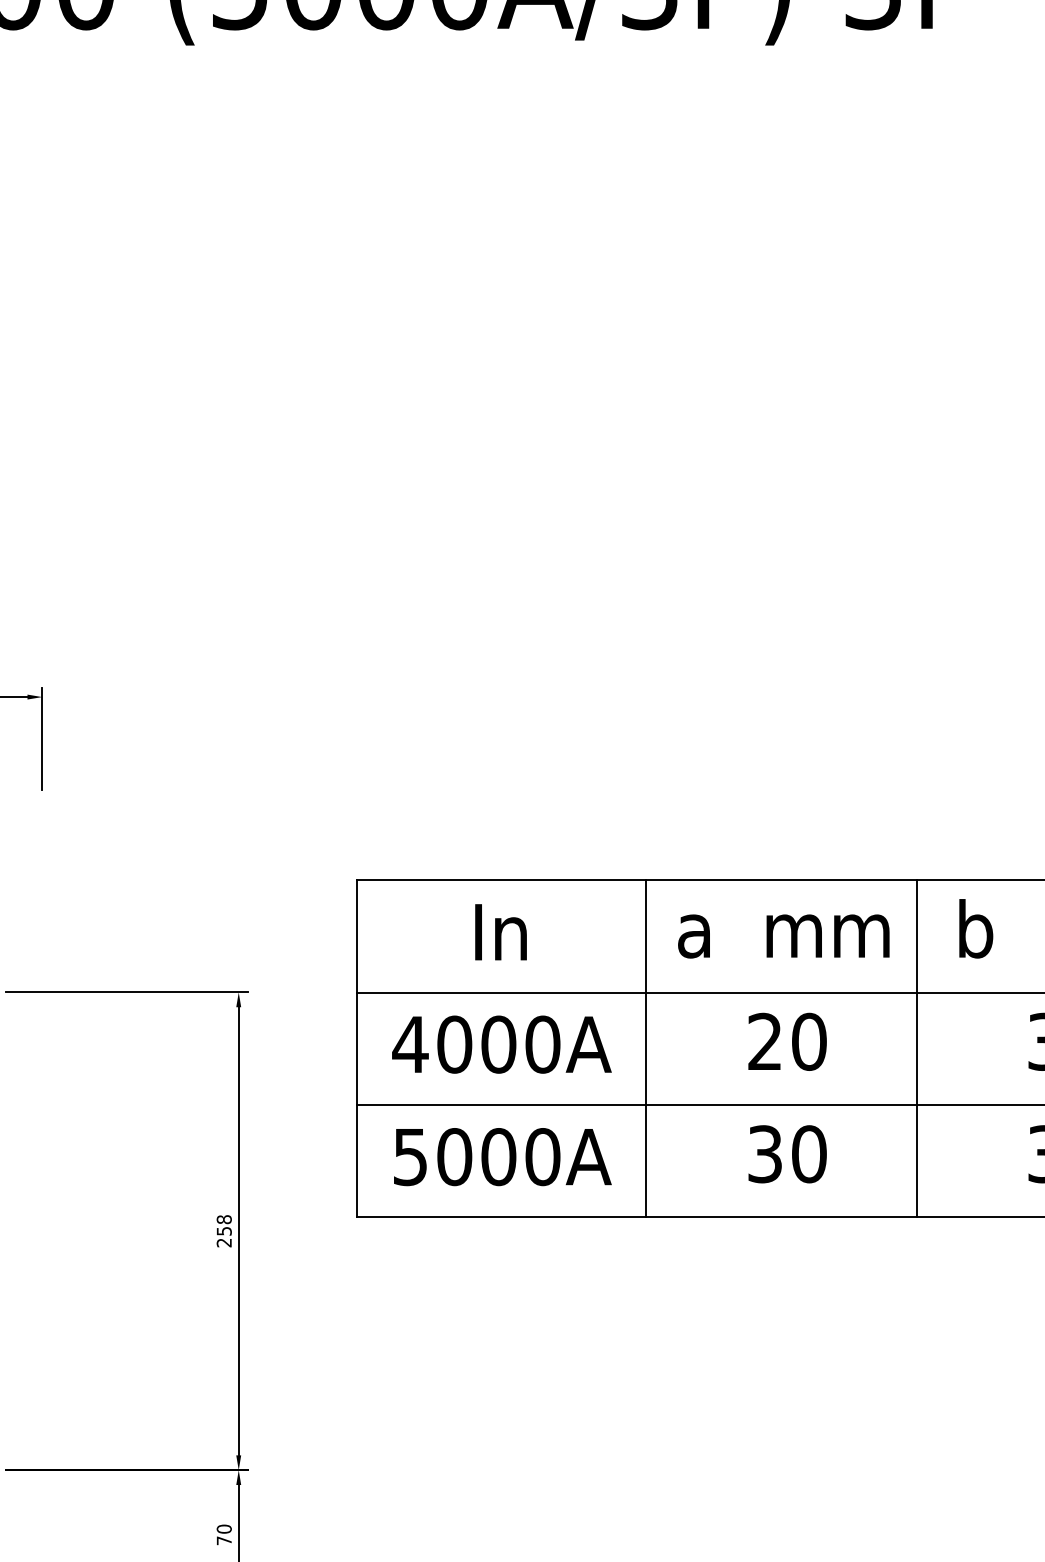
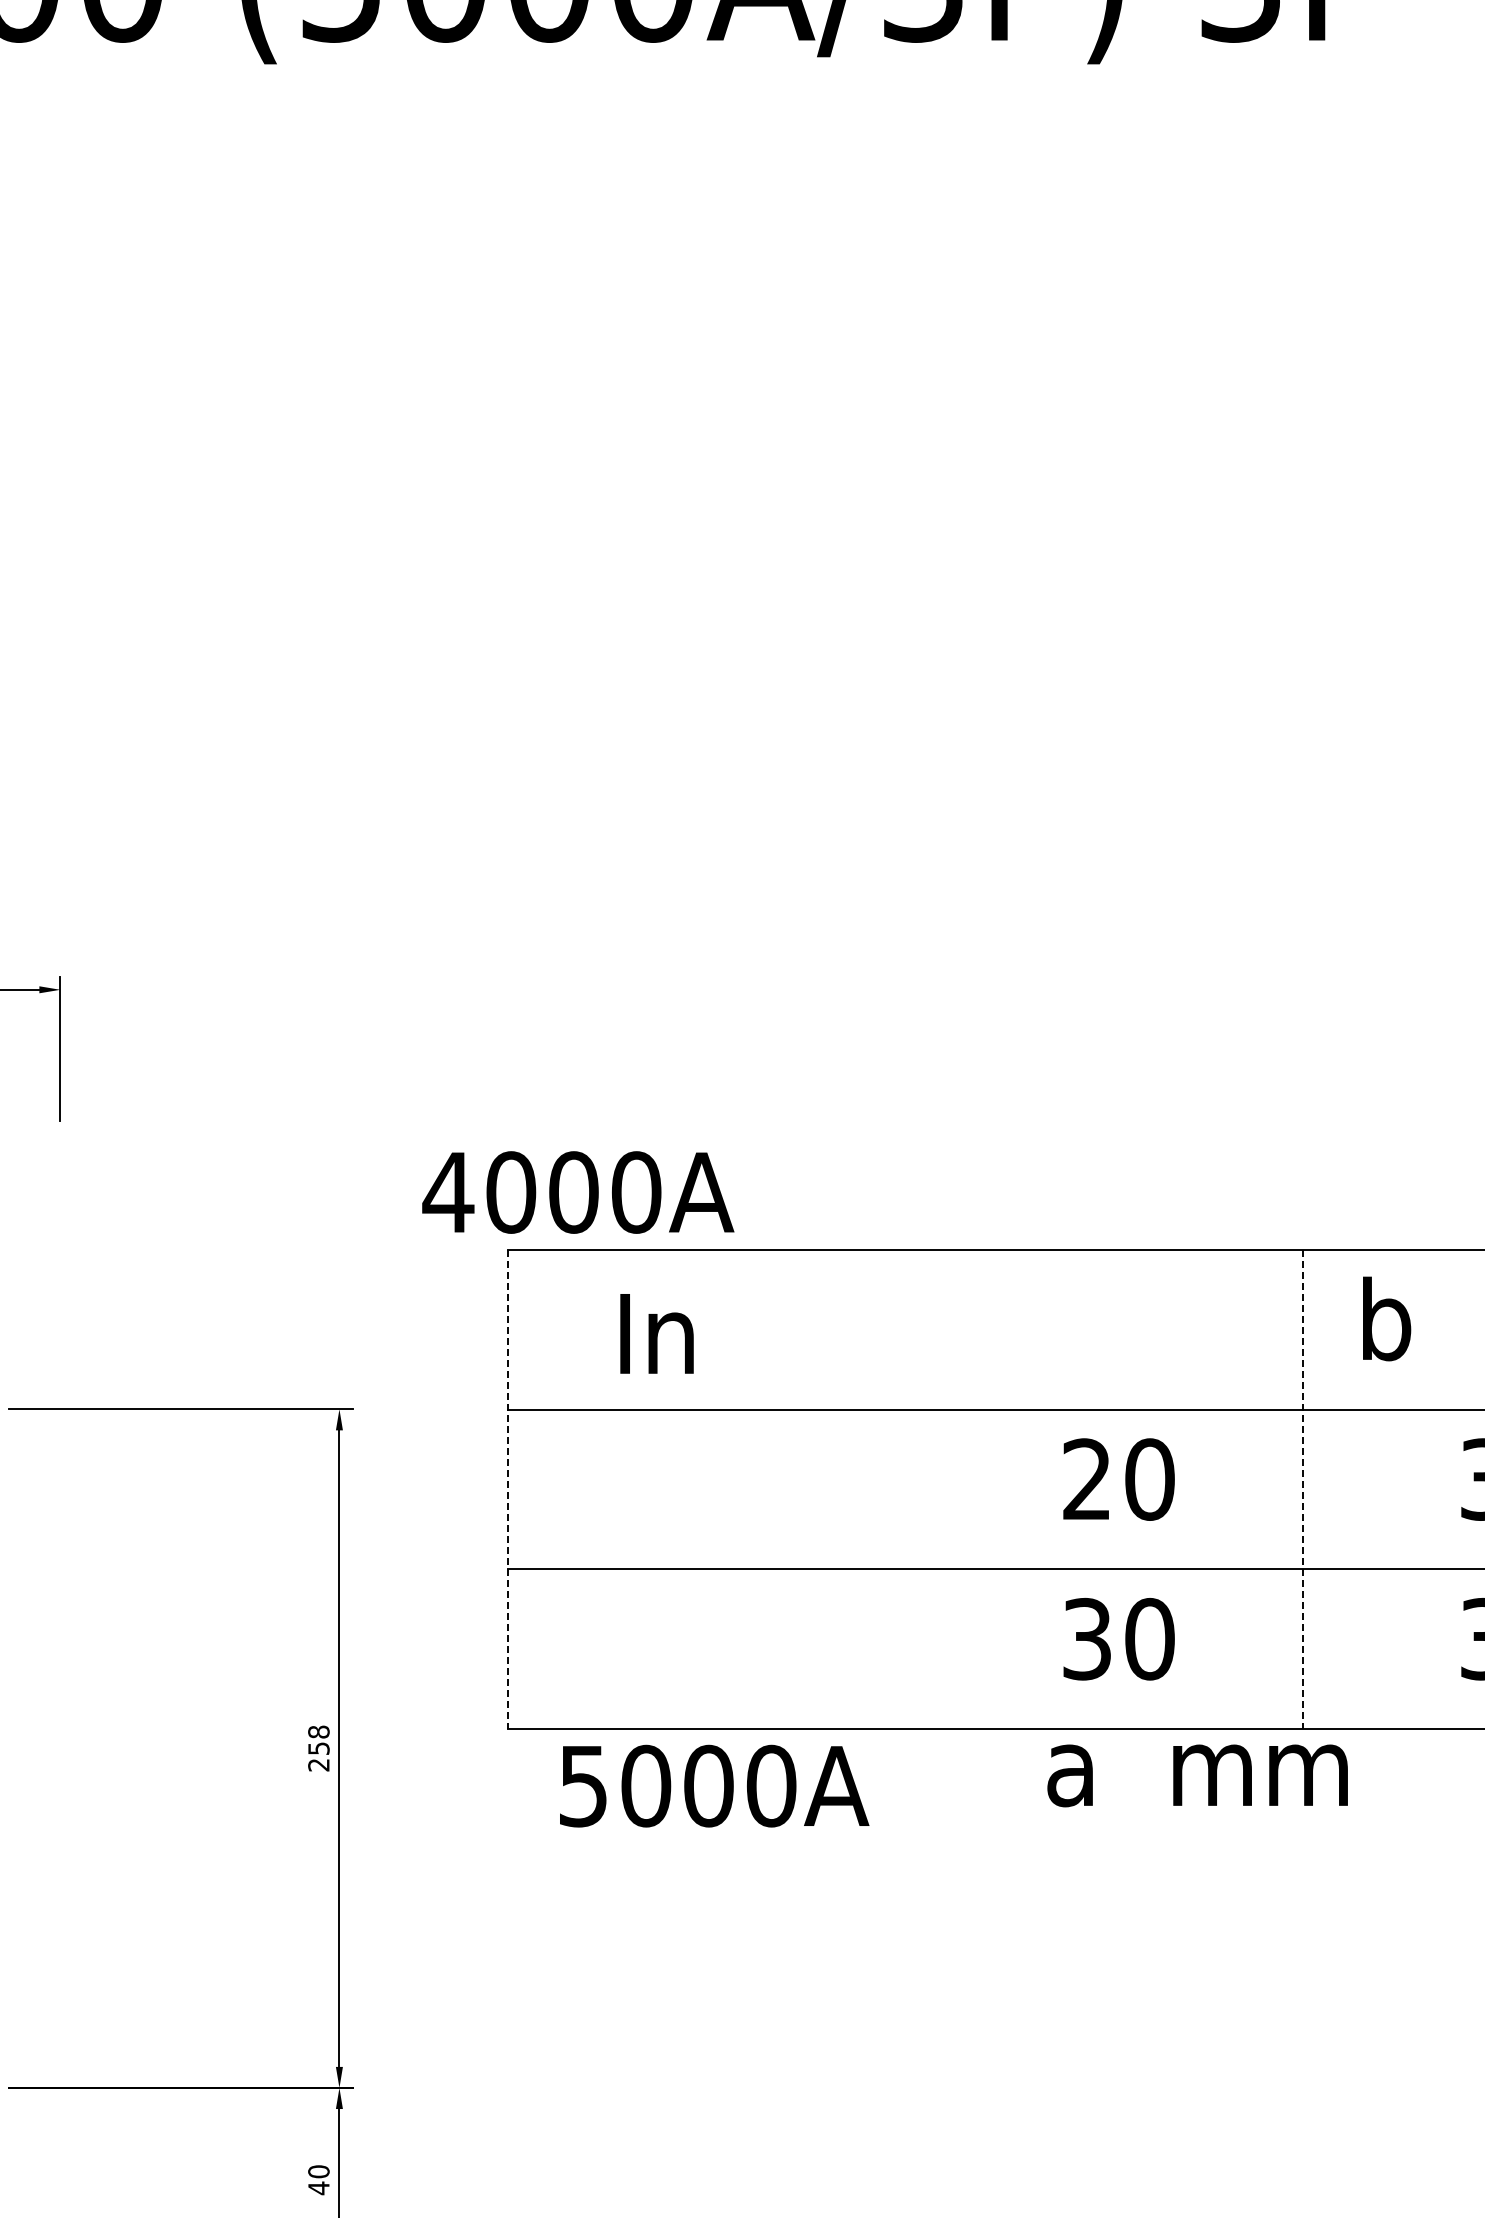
text: (500, 932) -> (656, 1333), moved
text: (783, 936) -> (1197, 1775), moved
text: (502, 1044) -> (578, 1192), moved
line: (645, 1048) -> (917, 1489), removed
line: (357, 1049) -> (507, 1490), solid -> dashed
line: (917, 1049) -> (1303, 1490), solid -> dashed
text: (502, 1156) -> (714, 1785), moved
text: (224, 1540) -> (318, 2188), 70 -> 40

